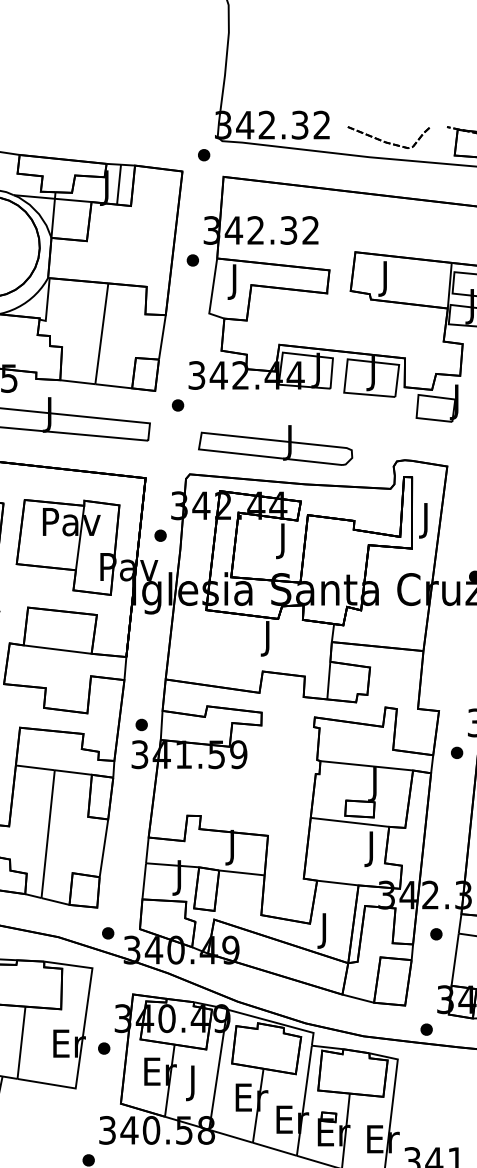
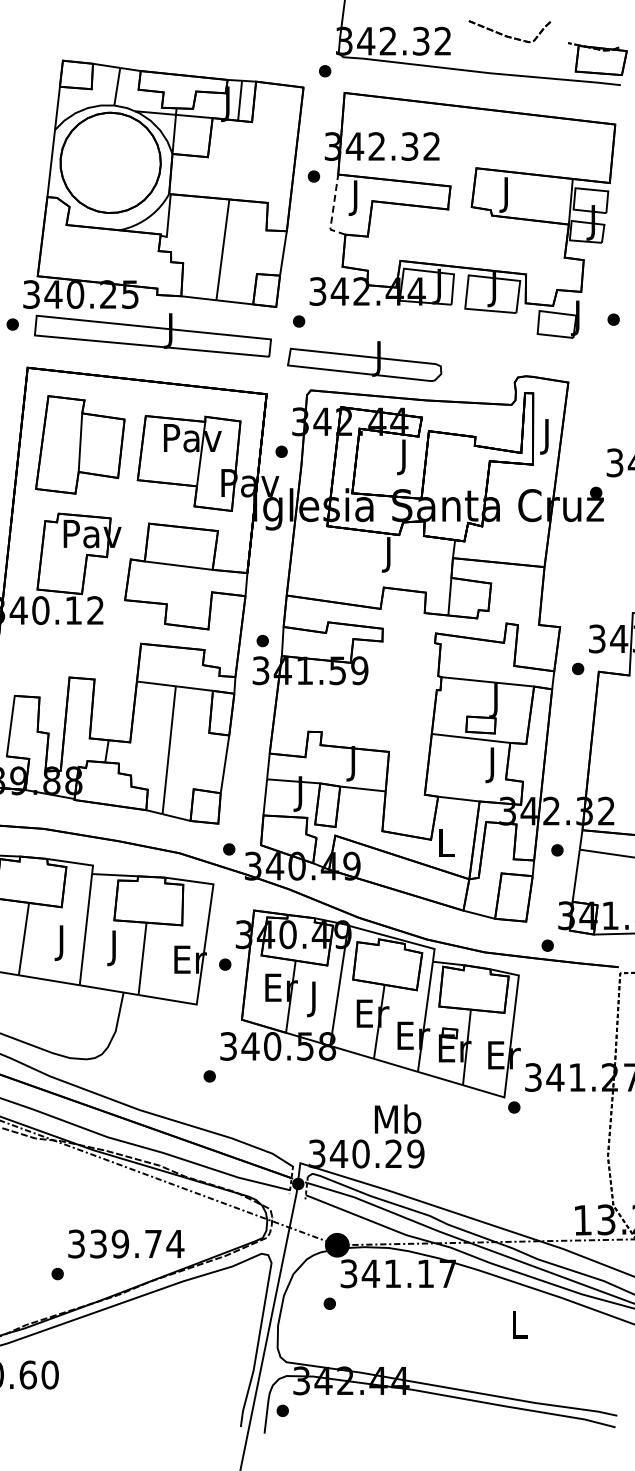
part: (388, 137) -> (509, 31), moved
line: (212, 293) -> (333, 209), solid -> dashed
part: (275, 445) -> (364, 361), moved
text: (325, 930) -> (446, 846), J -> L

